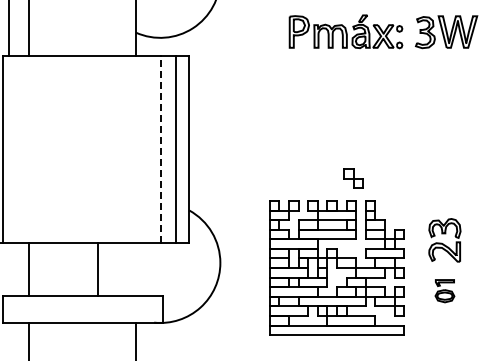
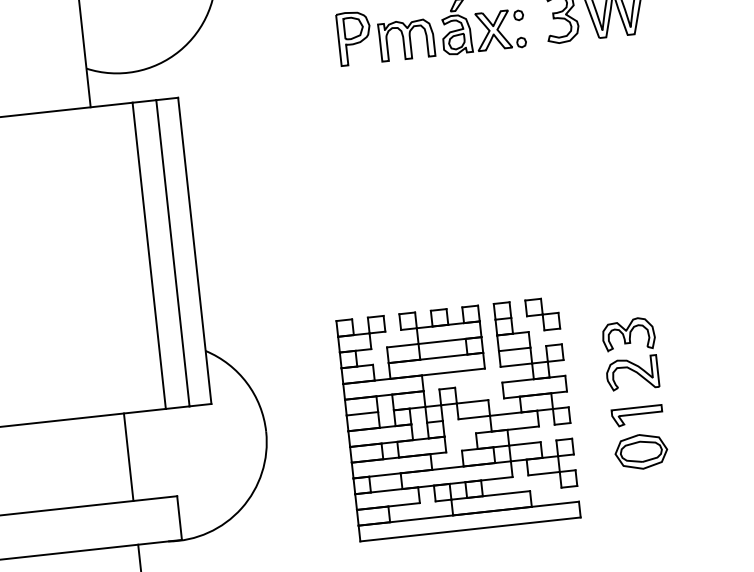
line: (161, 148) -> (149, 254), dashed -> solid
part: (353, 178) -> (542, 314), moved
line: (97, 269) -> (127, 457), moved
part: (444, 290) -> (639, 436), size x1.67

